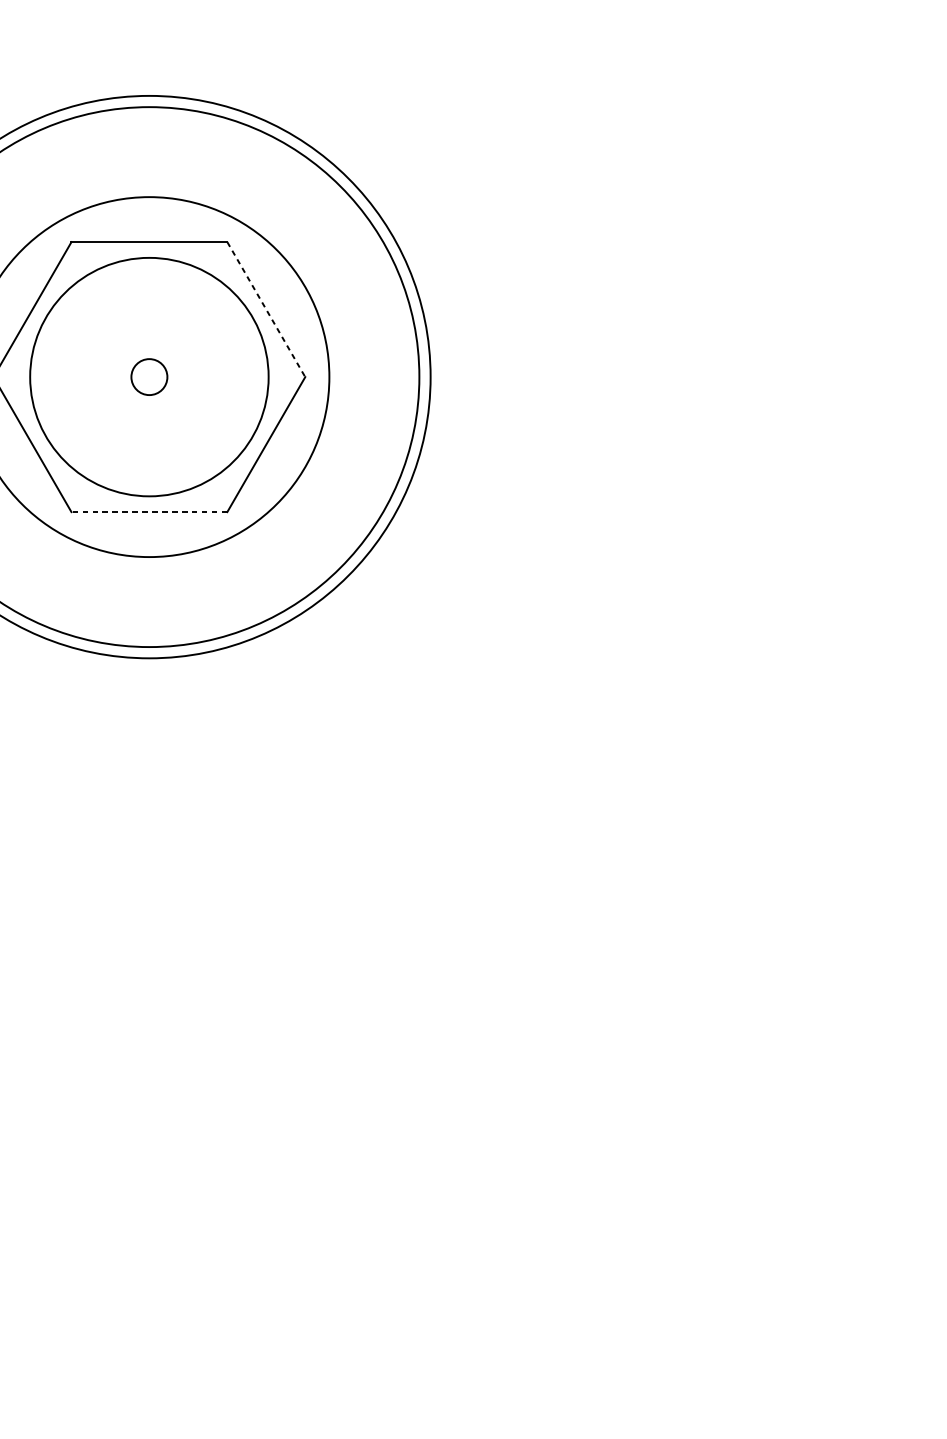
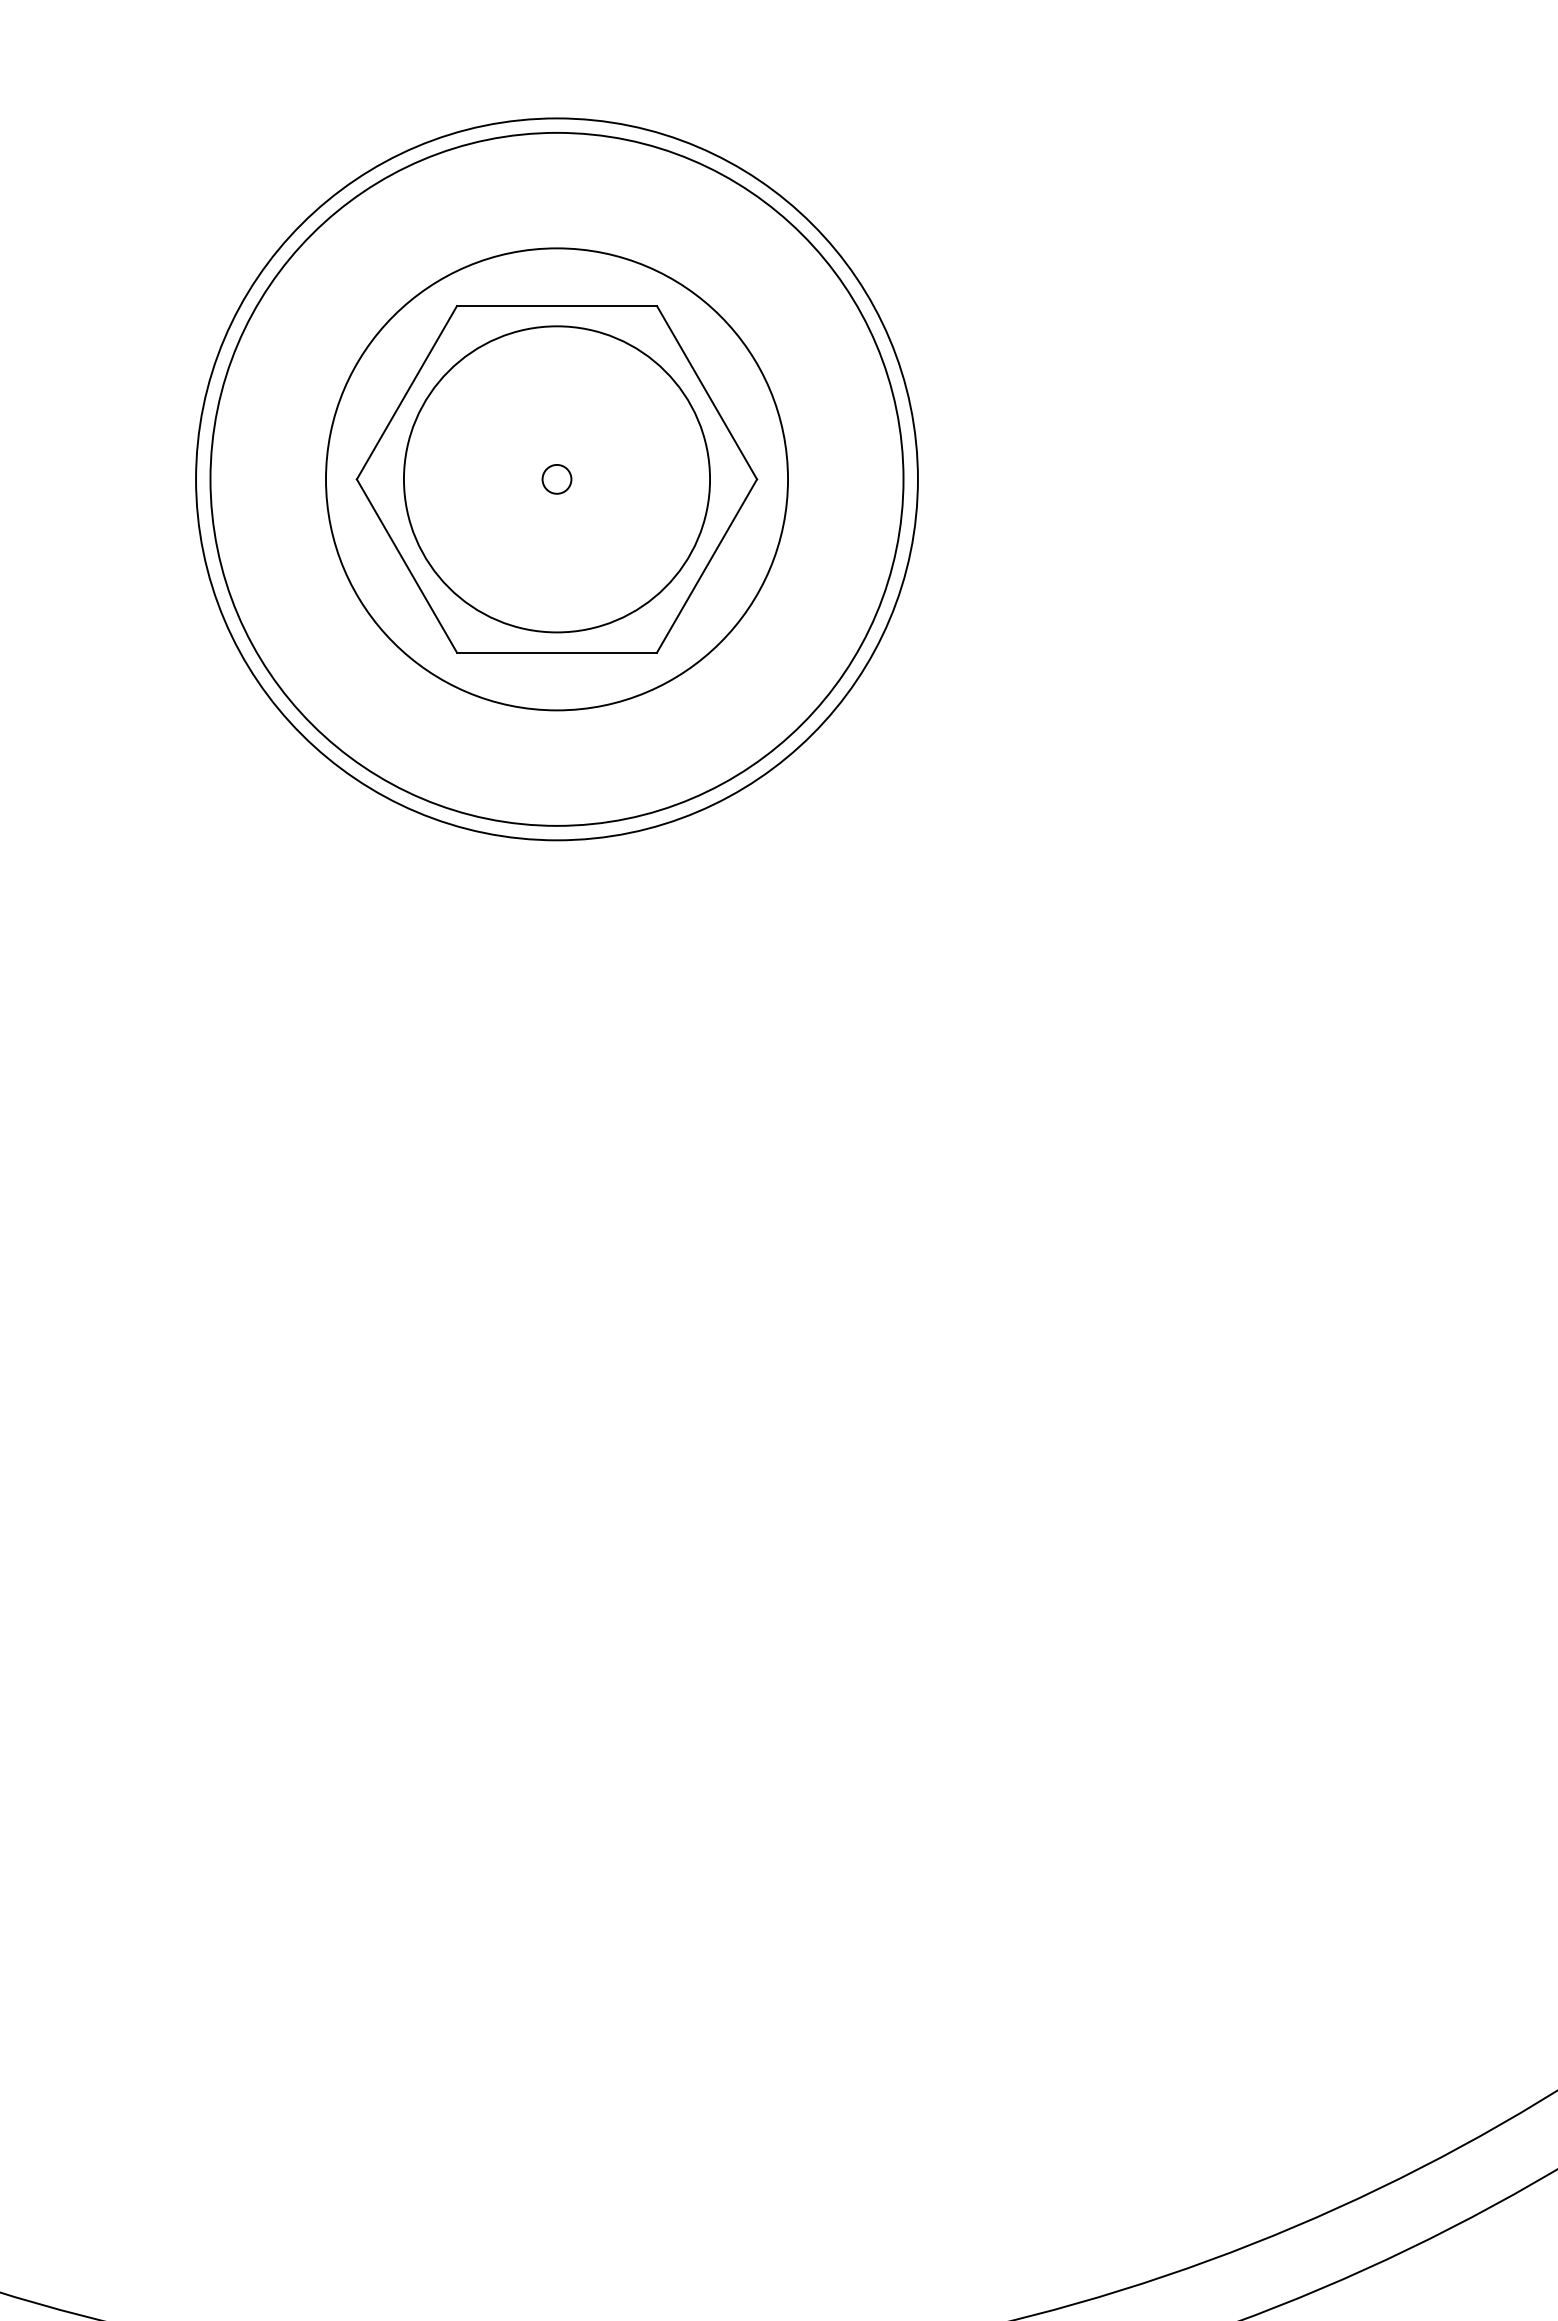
line: (266, 310) -> (707, 393), dashed -> solid
circle: (149, 376) -> (556, 478), size x0.62
line: (149, 511) -> (556, 652), dashed -> solid

